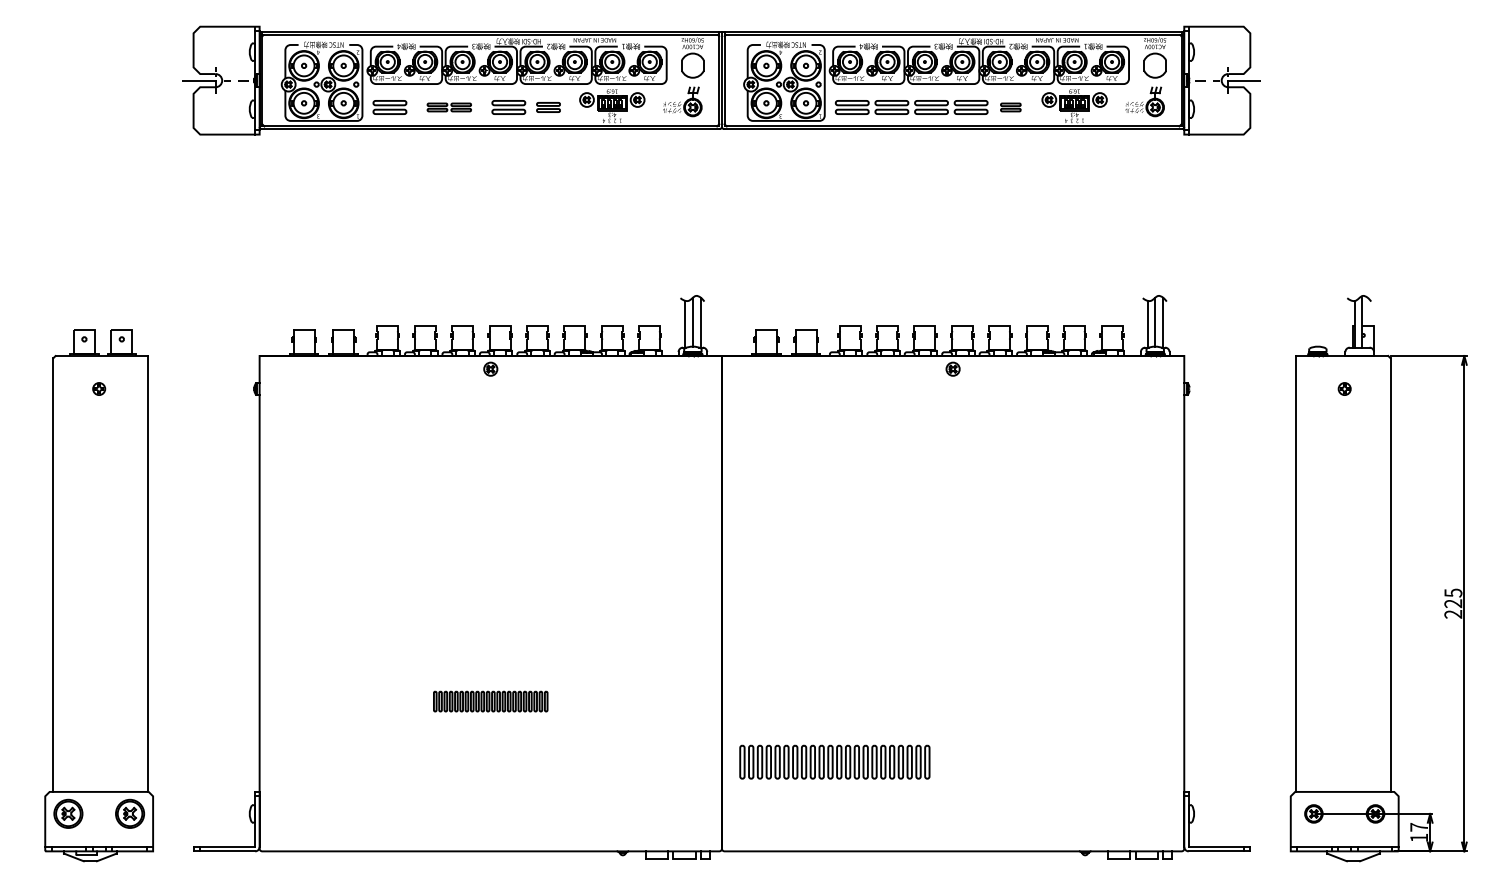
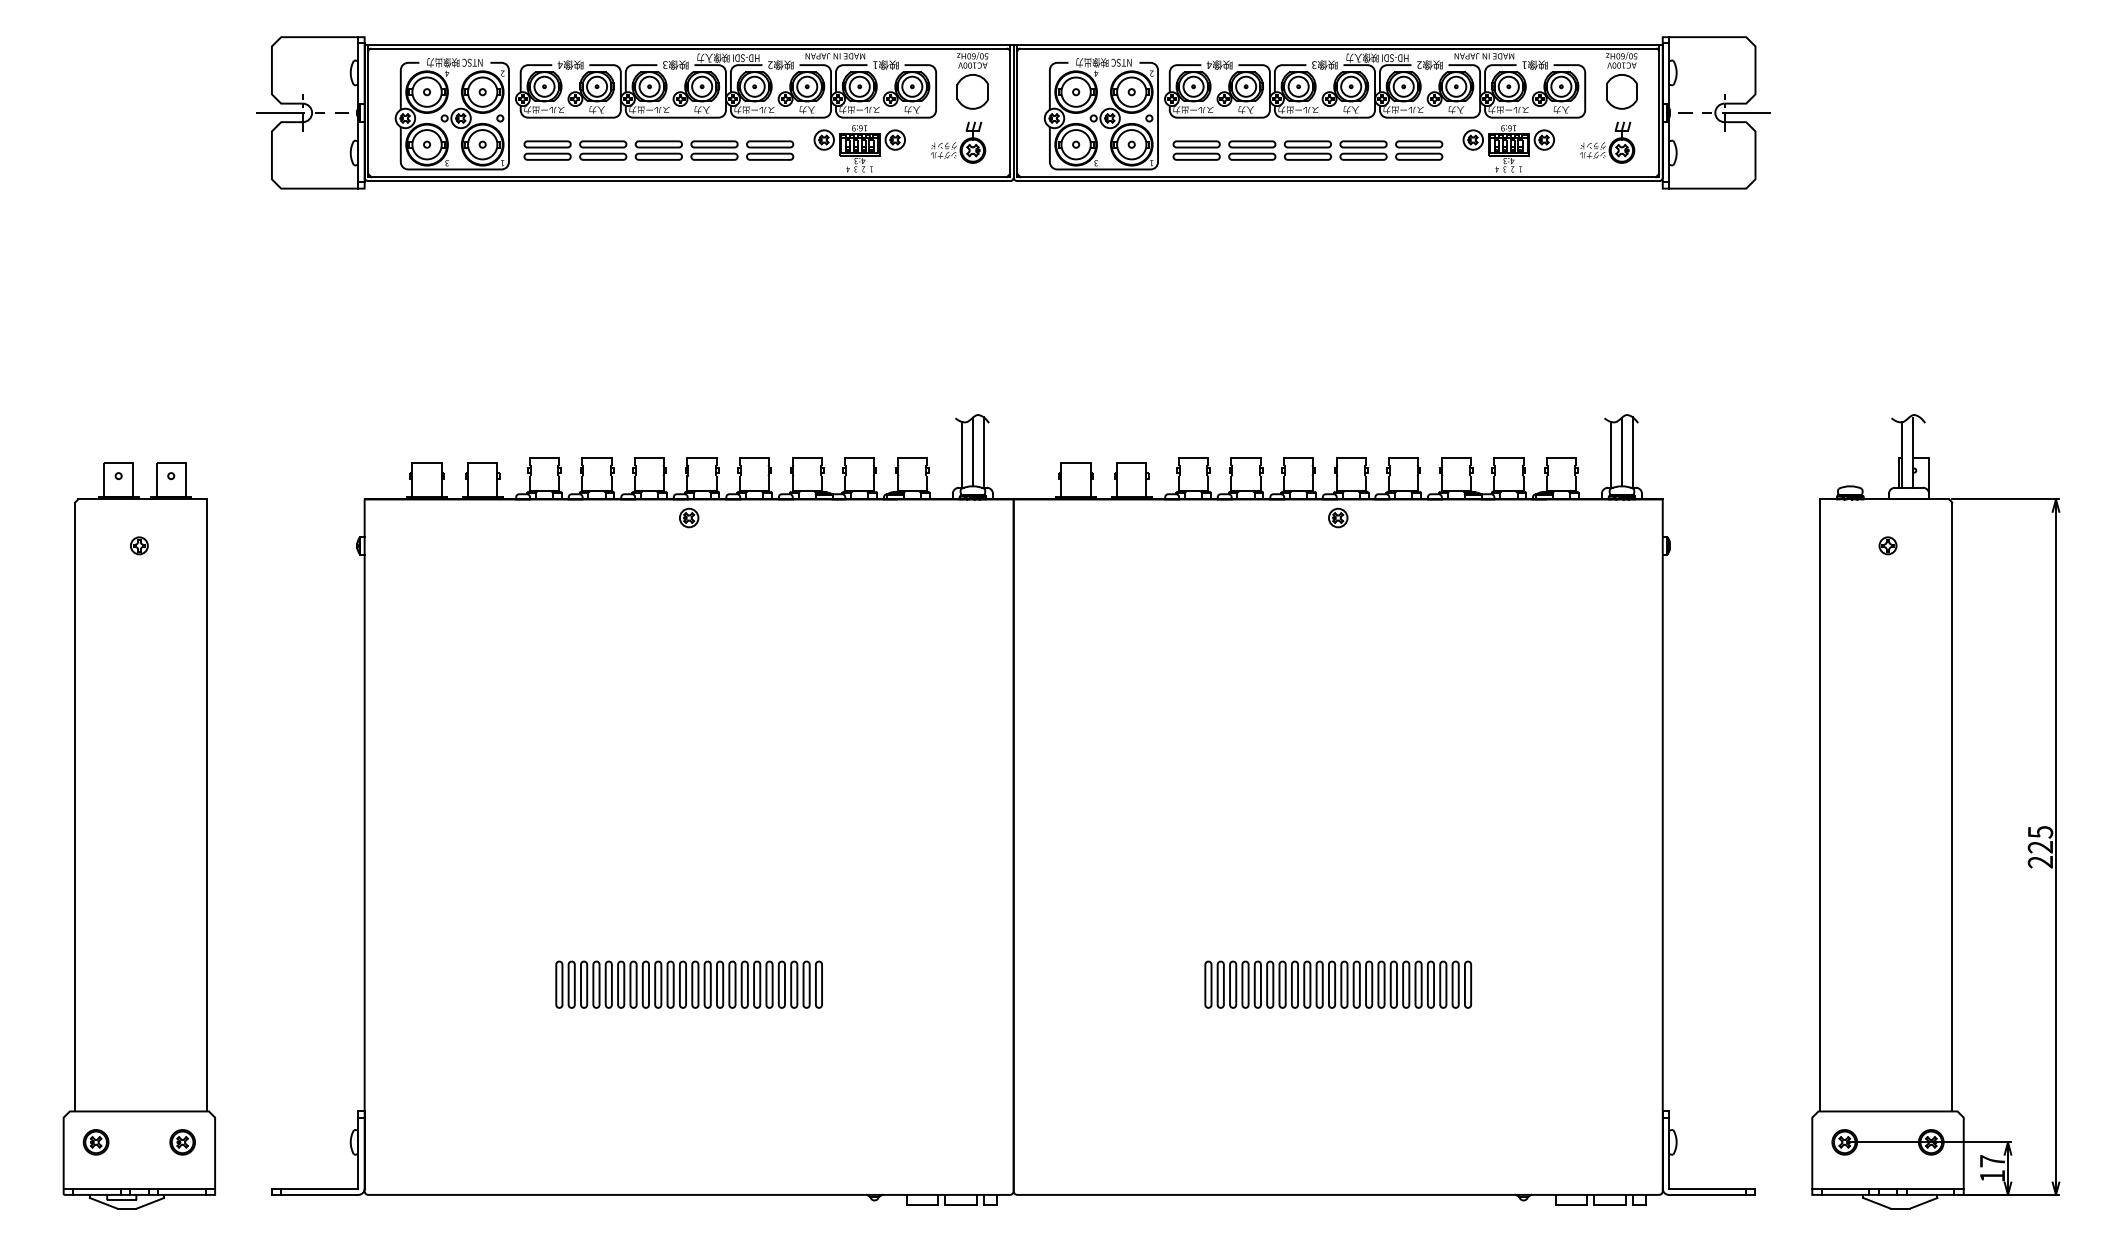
part: (448, 107) -> (630, 150), size x1.67
part: (548, 107) -> (770, 150), size x1.43
part: (1011, 107) -> (1419, 150), size x1.67
part: (490, 701) -> (688, 984), size x1.67
part: (834, 762) -> (1337, 984), moved
part: (67, 814) -> (95, 1142), size x0.62
part: (129, 814) -> (182, 1142), size x0.62

